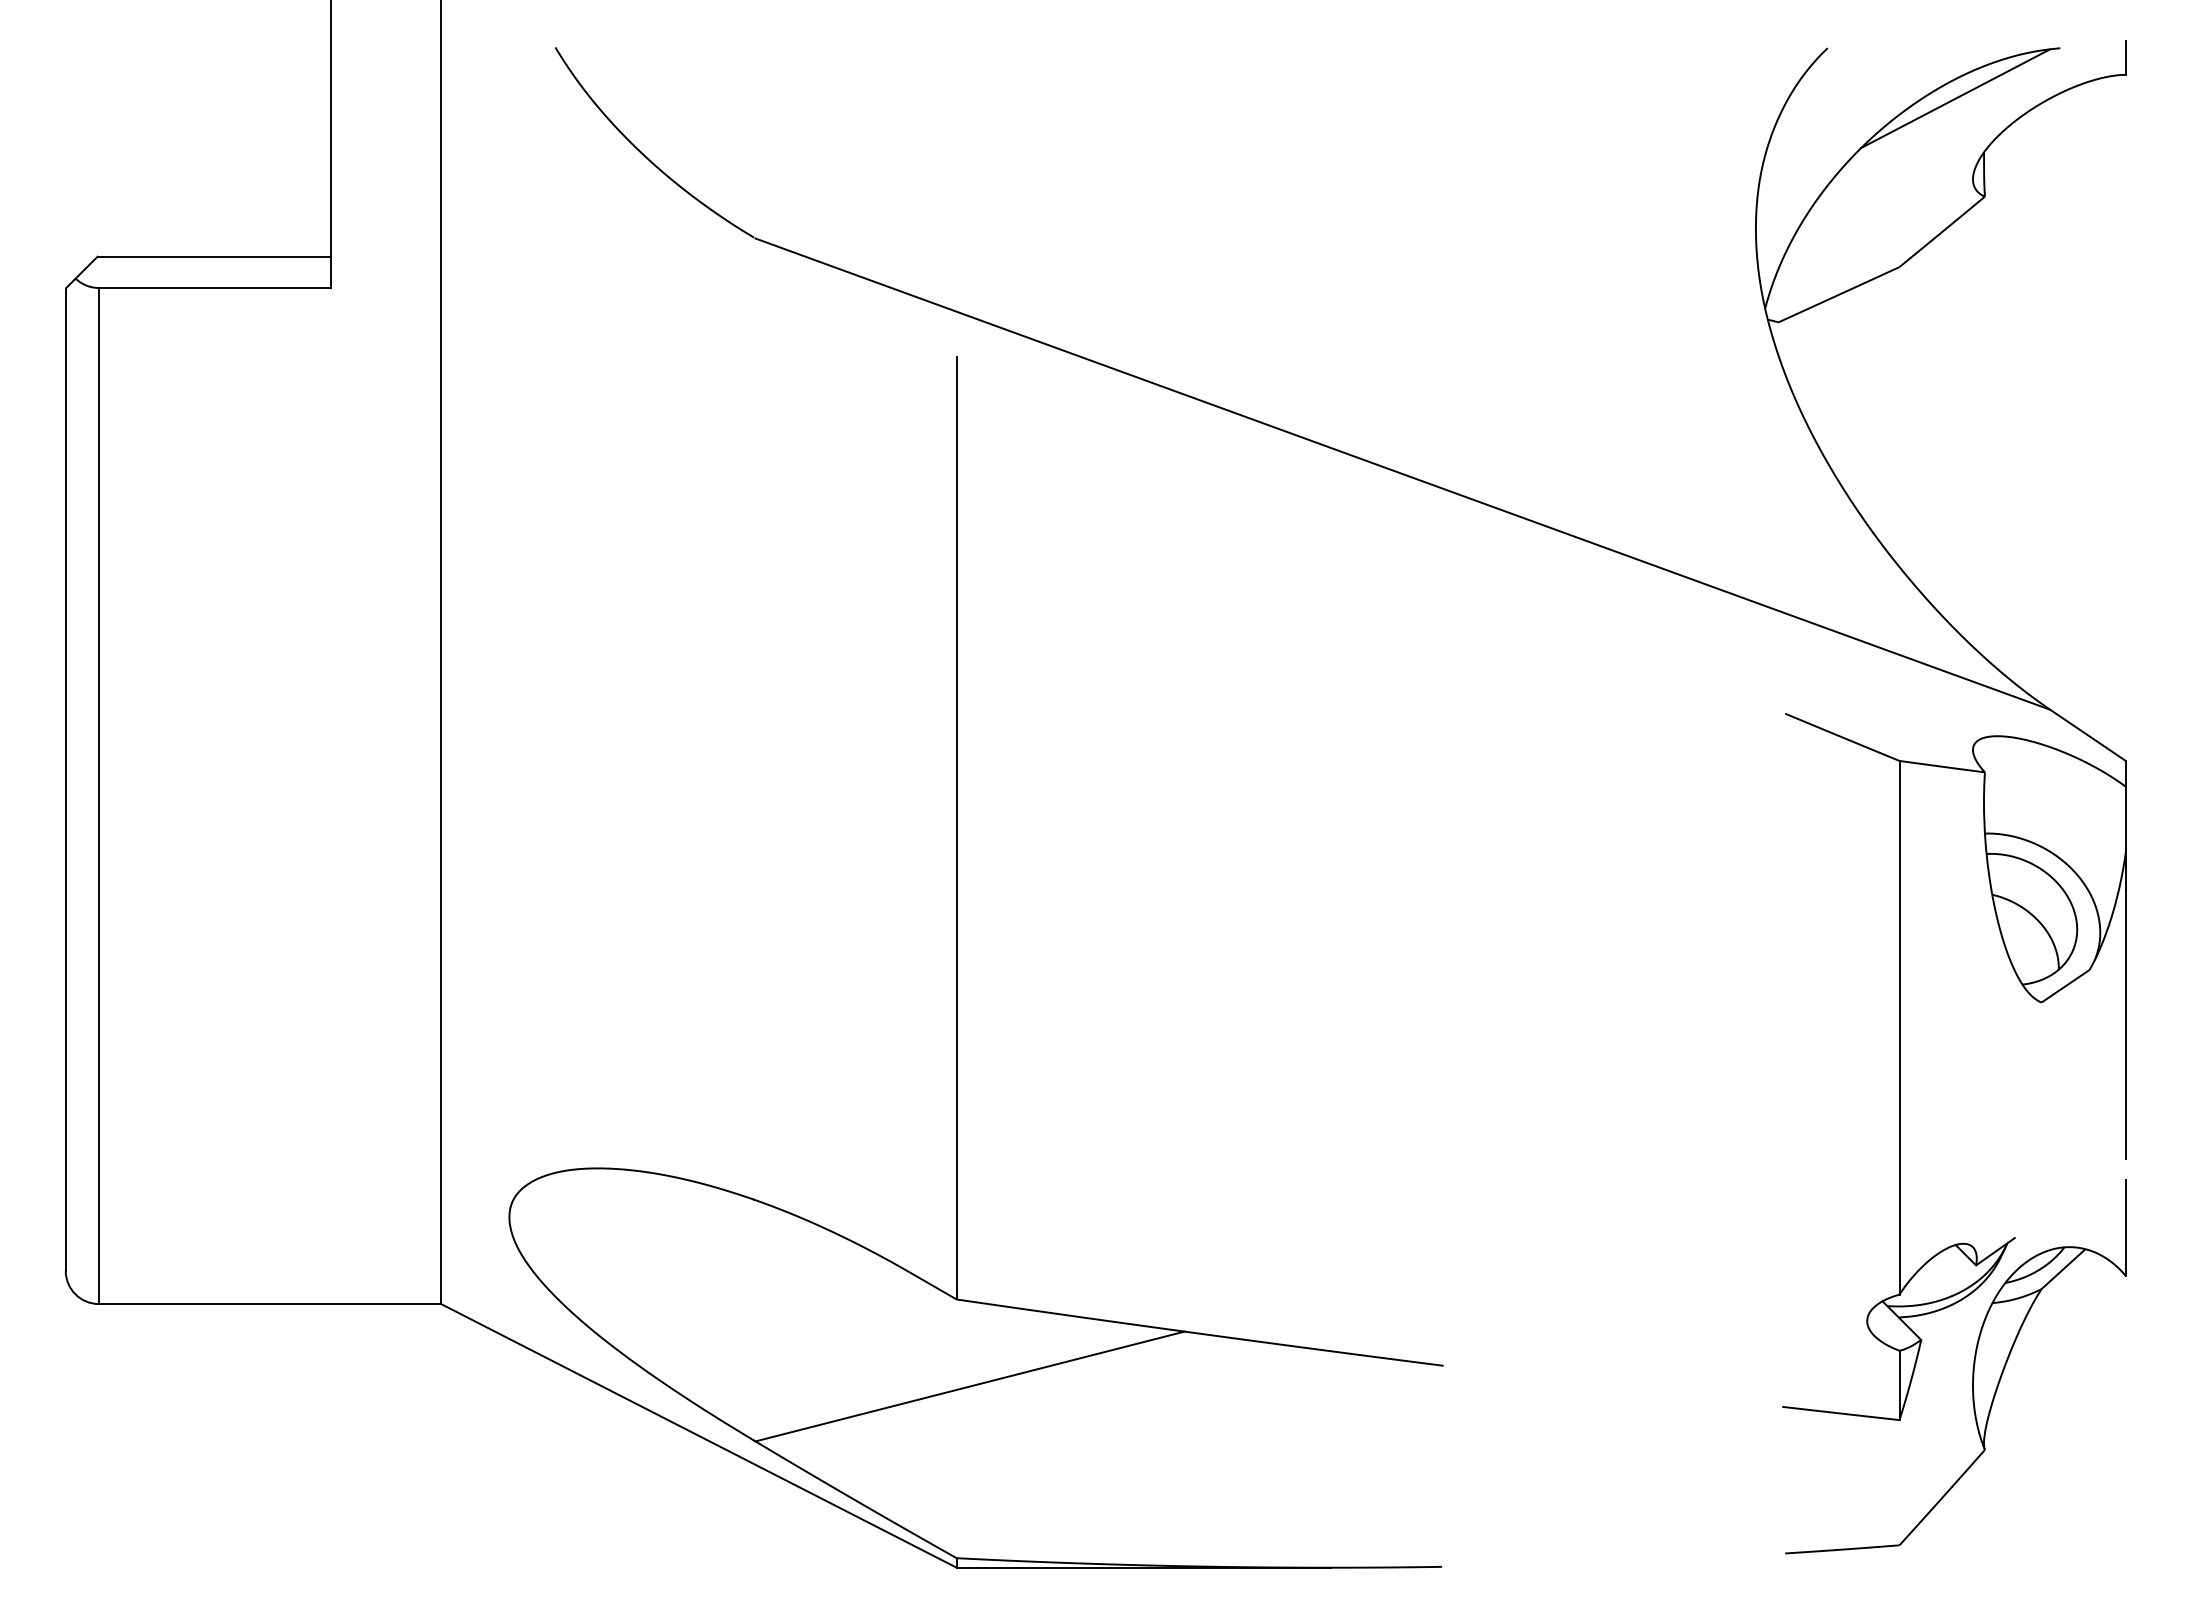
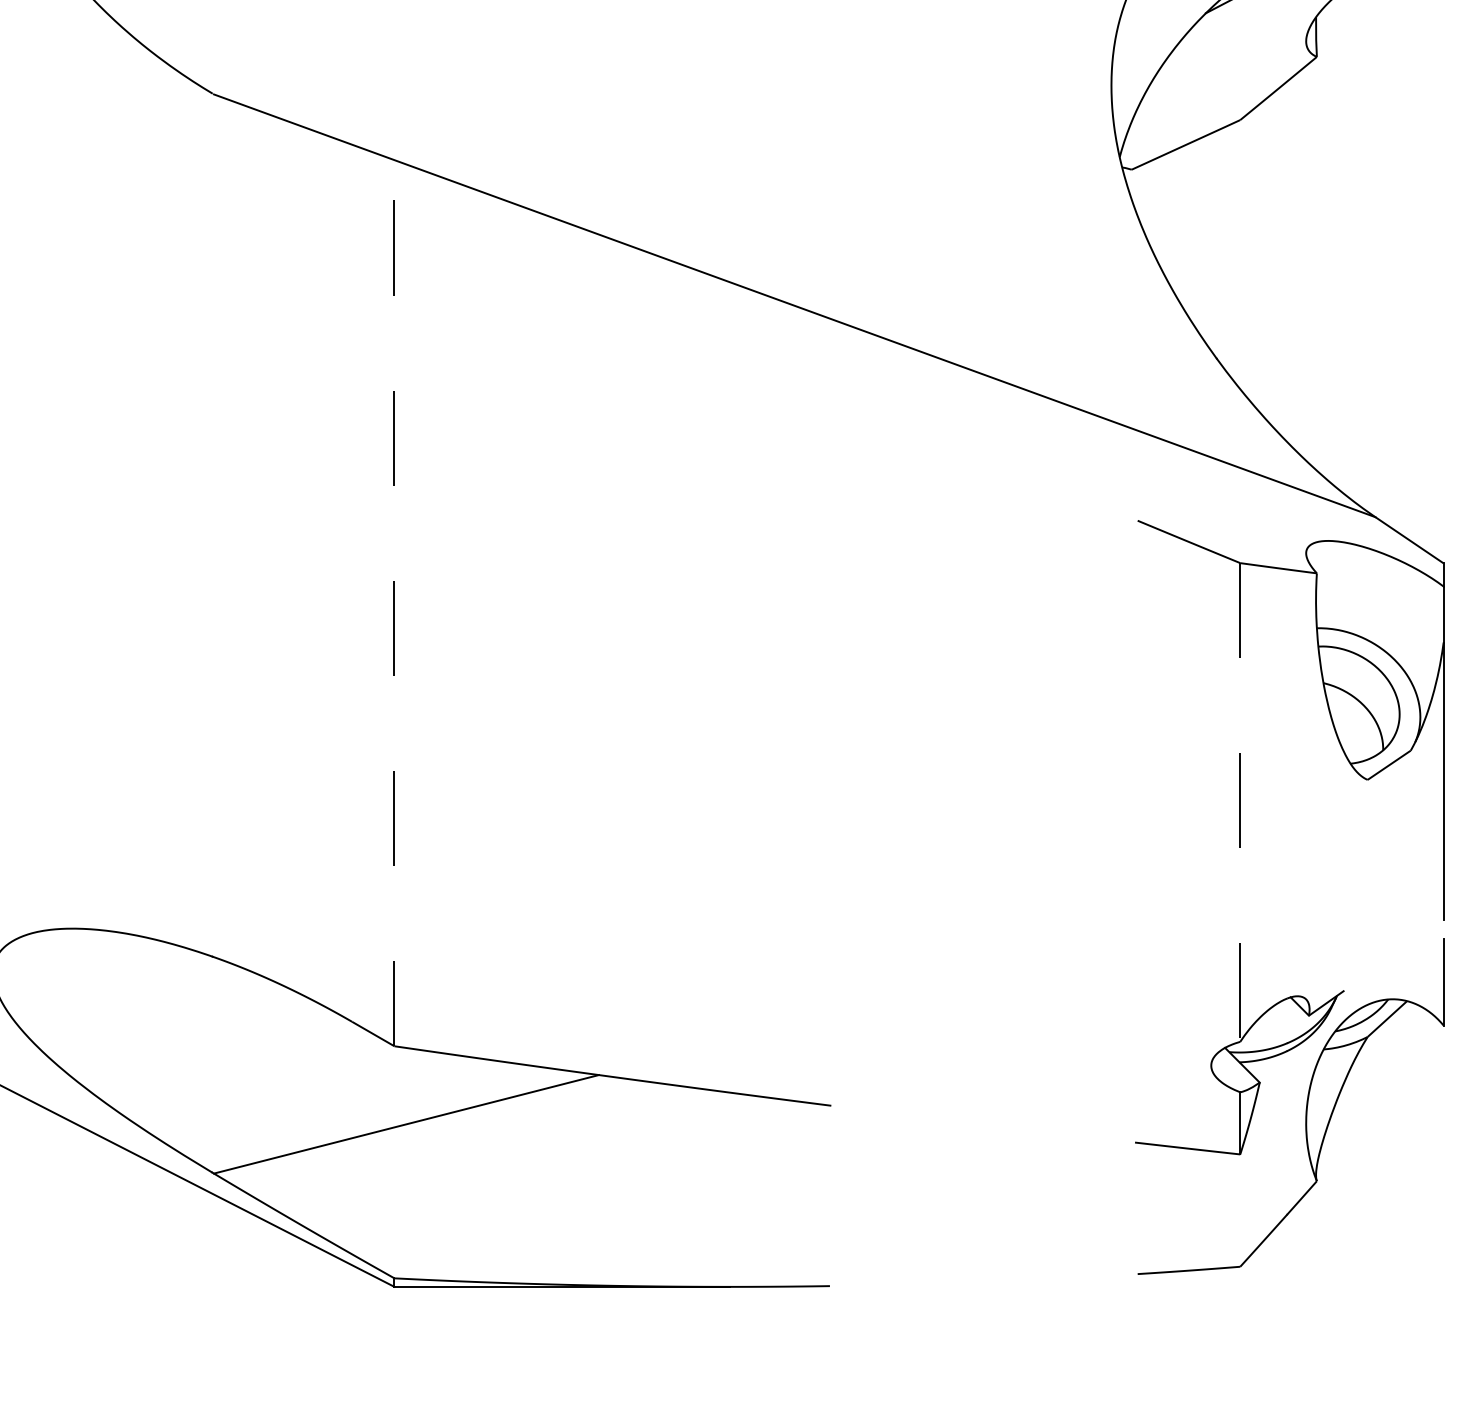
line: (956, 828) -> (394, 623), solid -> dashed
line: (1899, 1027) -> (1240, 802), solid -> dashed

